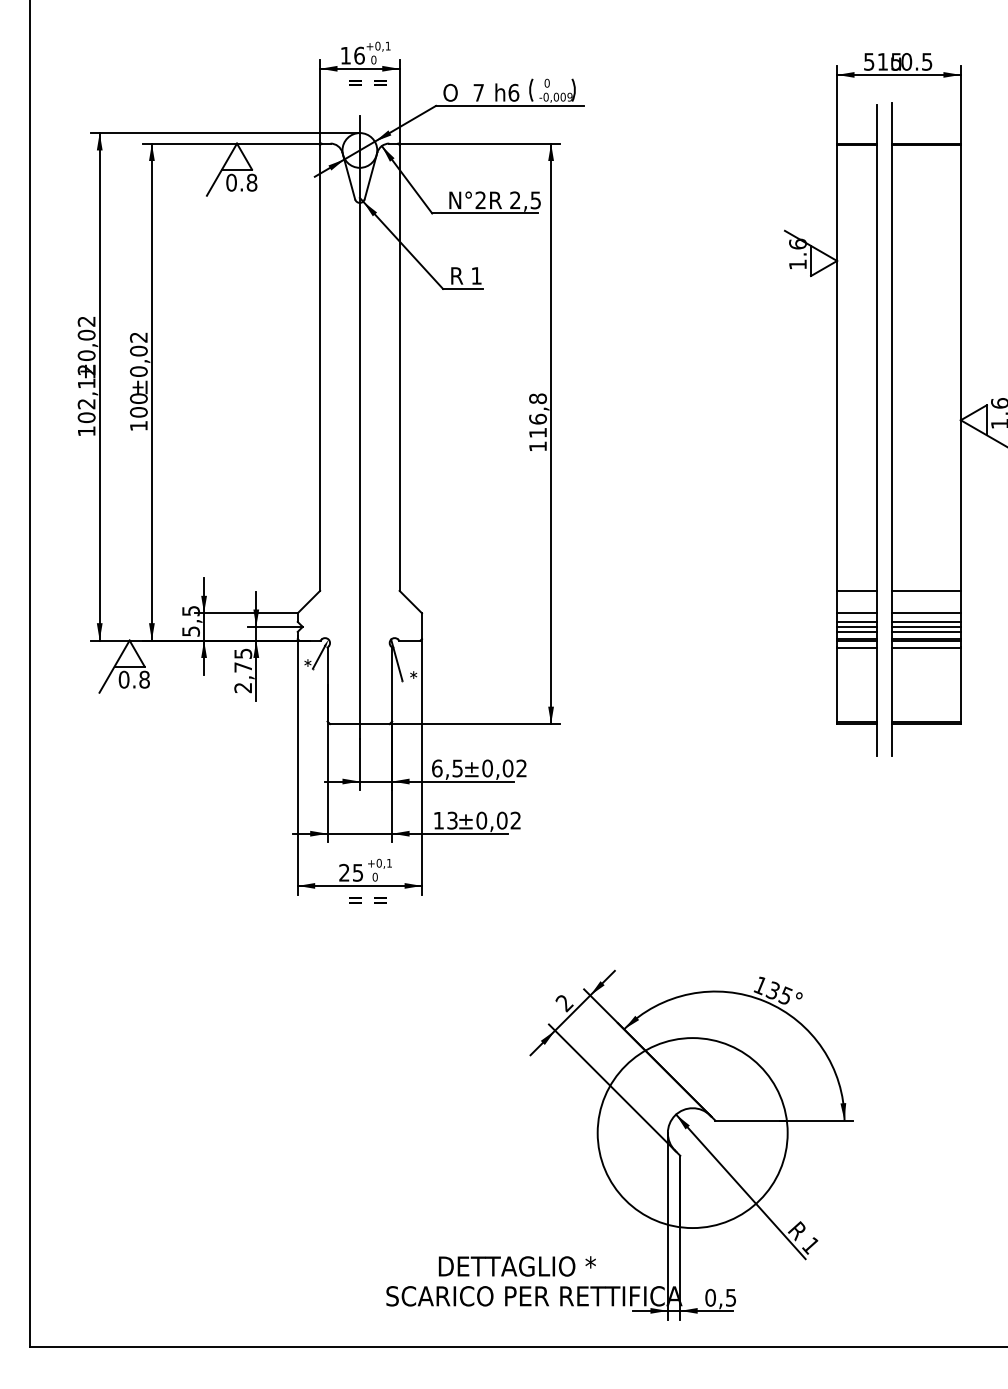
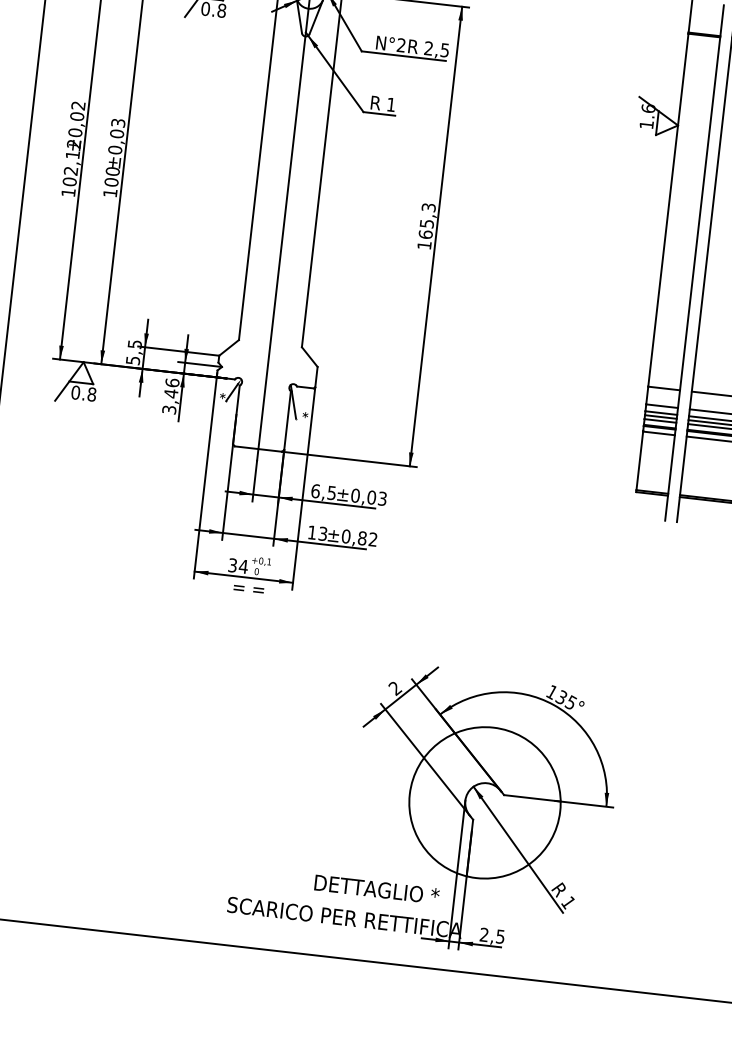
text: (138, 337) -> (118, 123), ±0,02 -> ±0,03
text: (537, 415) -> (426, 220), 116,8 -> 165,3
text: (243, 670) -> (171, 396), 2,75 -> 3,46
text: (521, 768) -> (382, 498), ±0,02 -> ±0,03
text: (501, 820) -> (361, 538), ±0,02 -> ±0,82
text: (351, 872) -> (238, 565), 25 -> 34
text: (516, 1266) -> (376, 889), moved
text: (710, 1297) -> (484, 934), 0,5 -> 2,5

